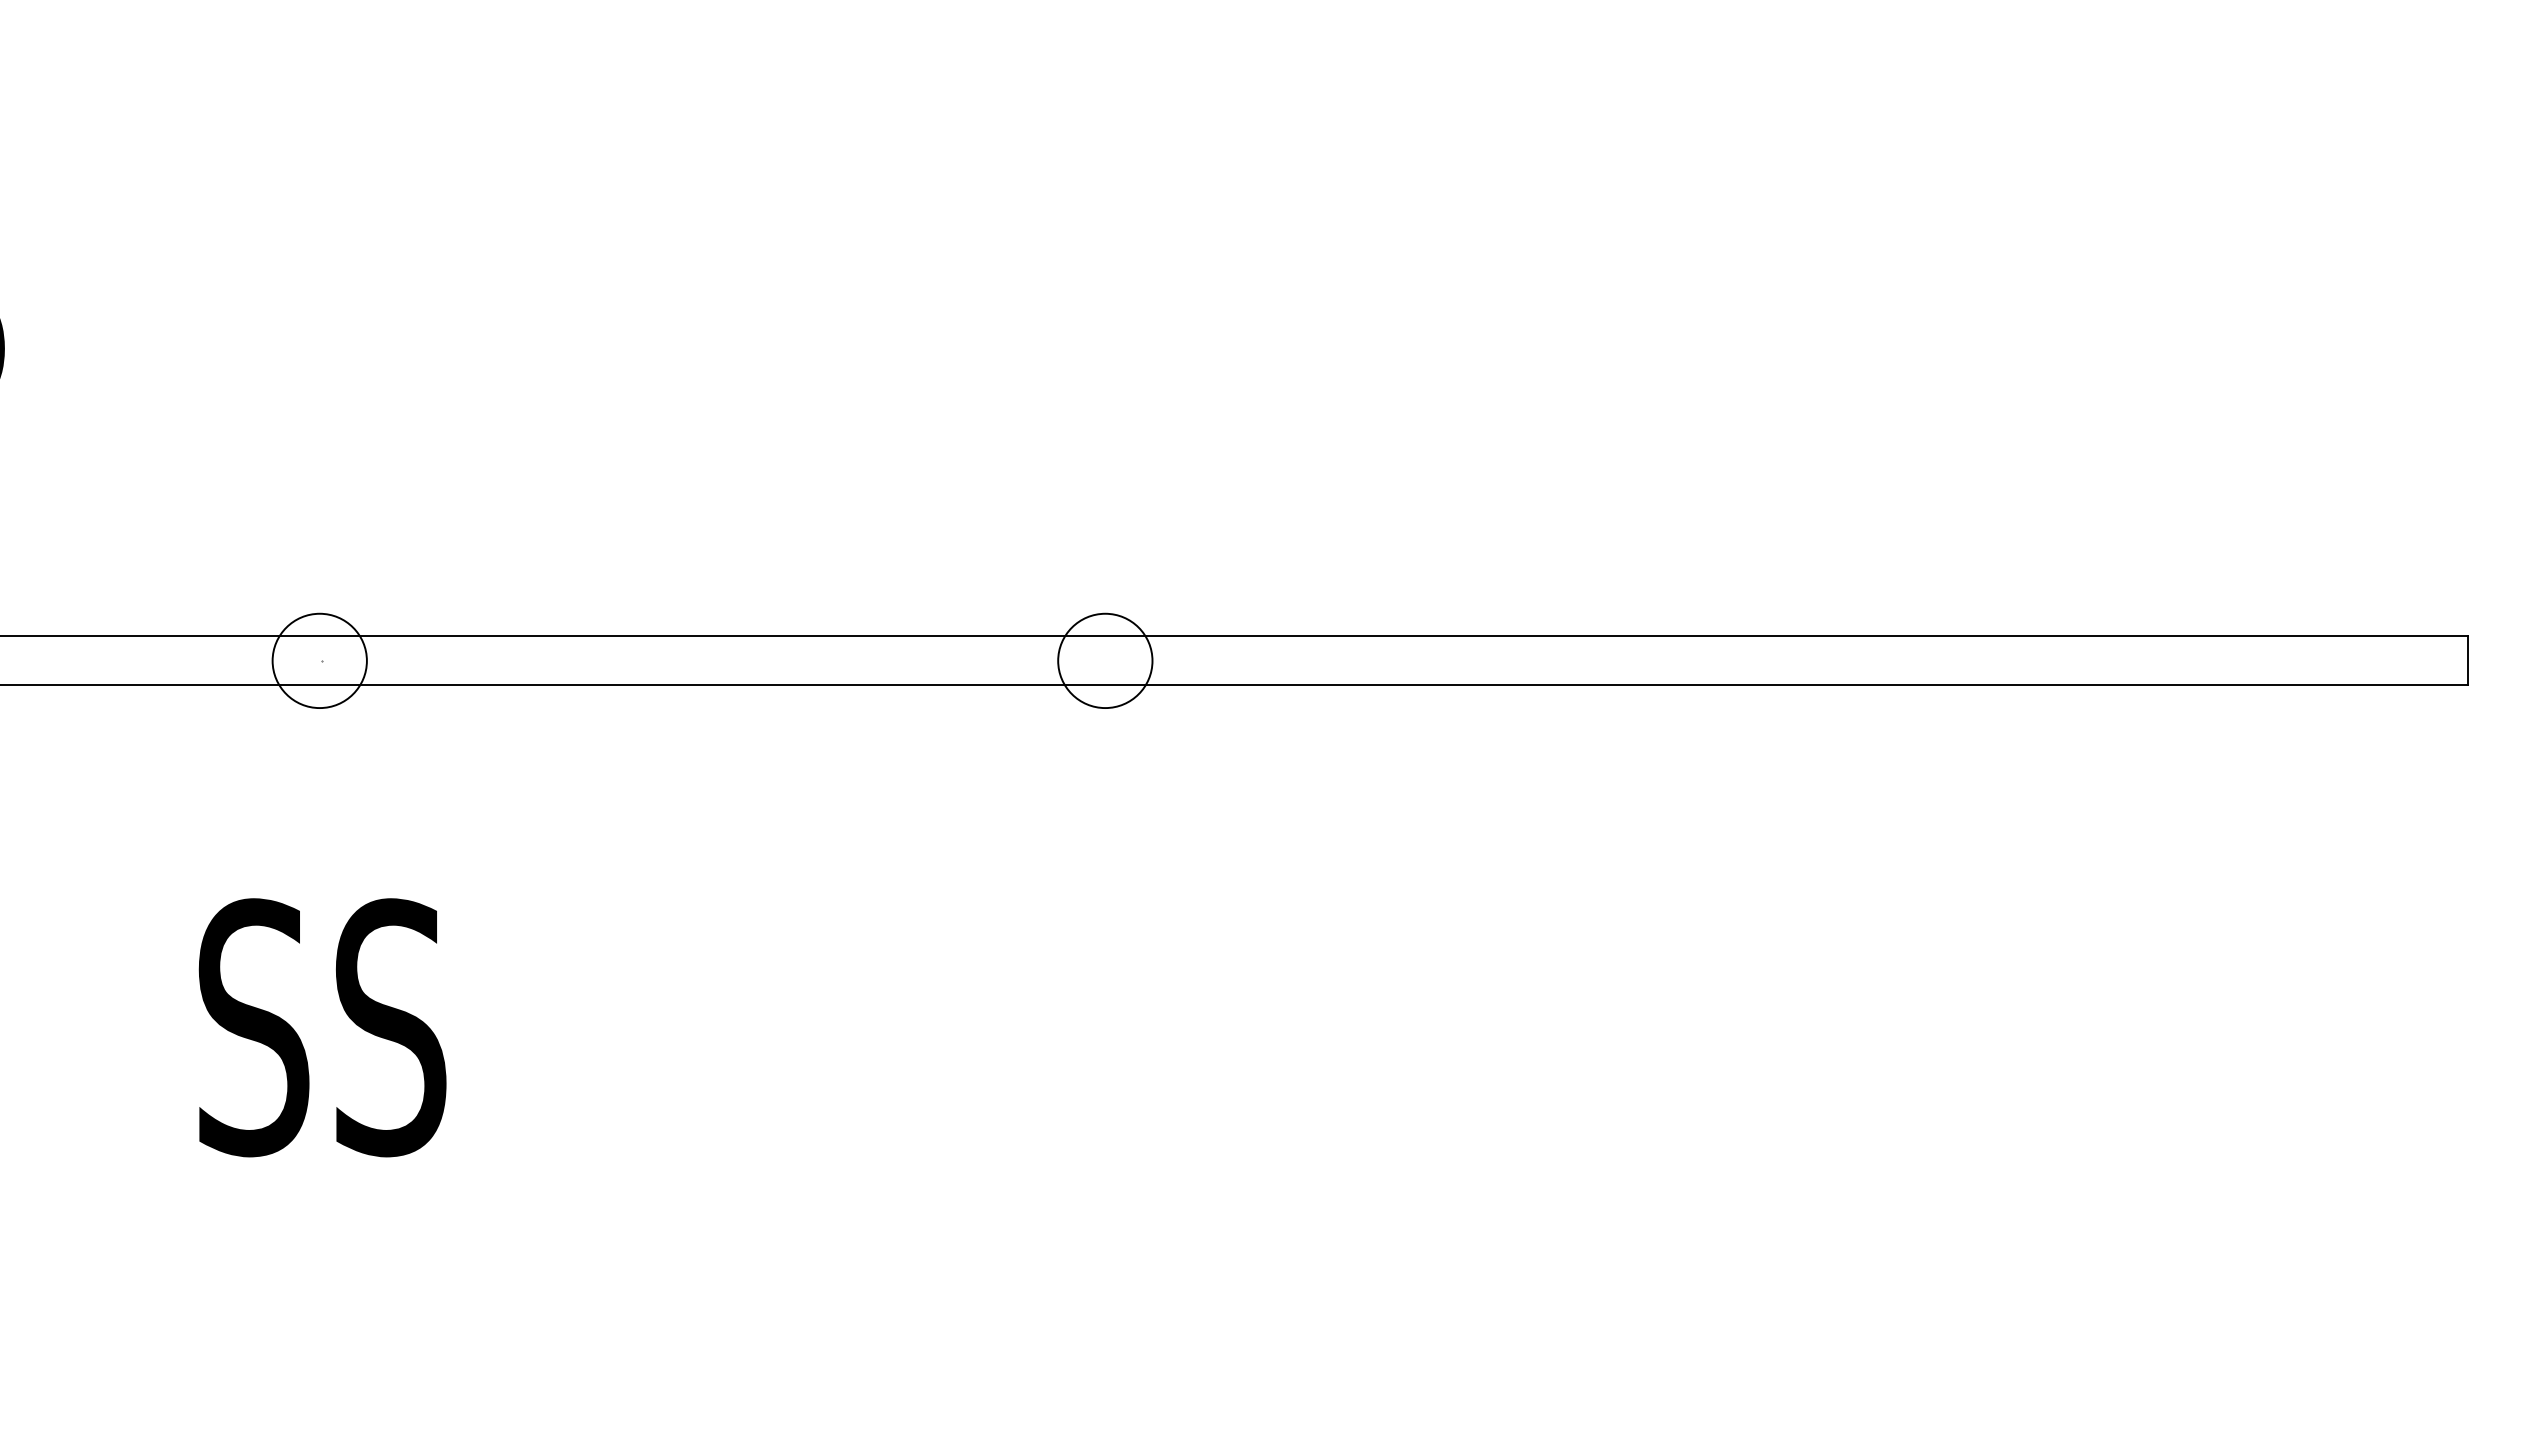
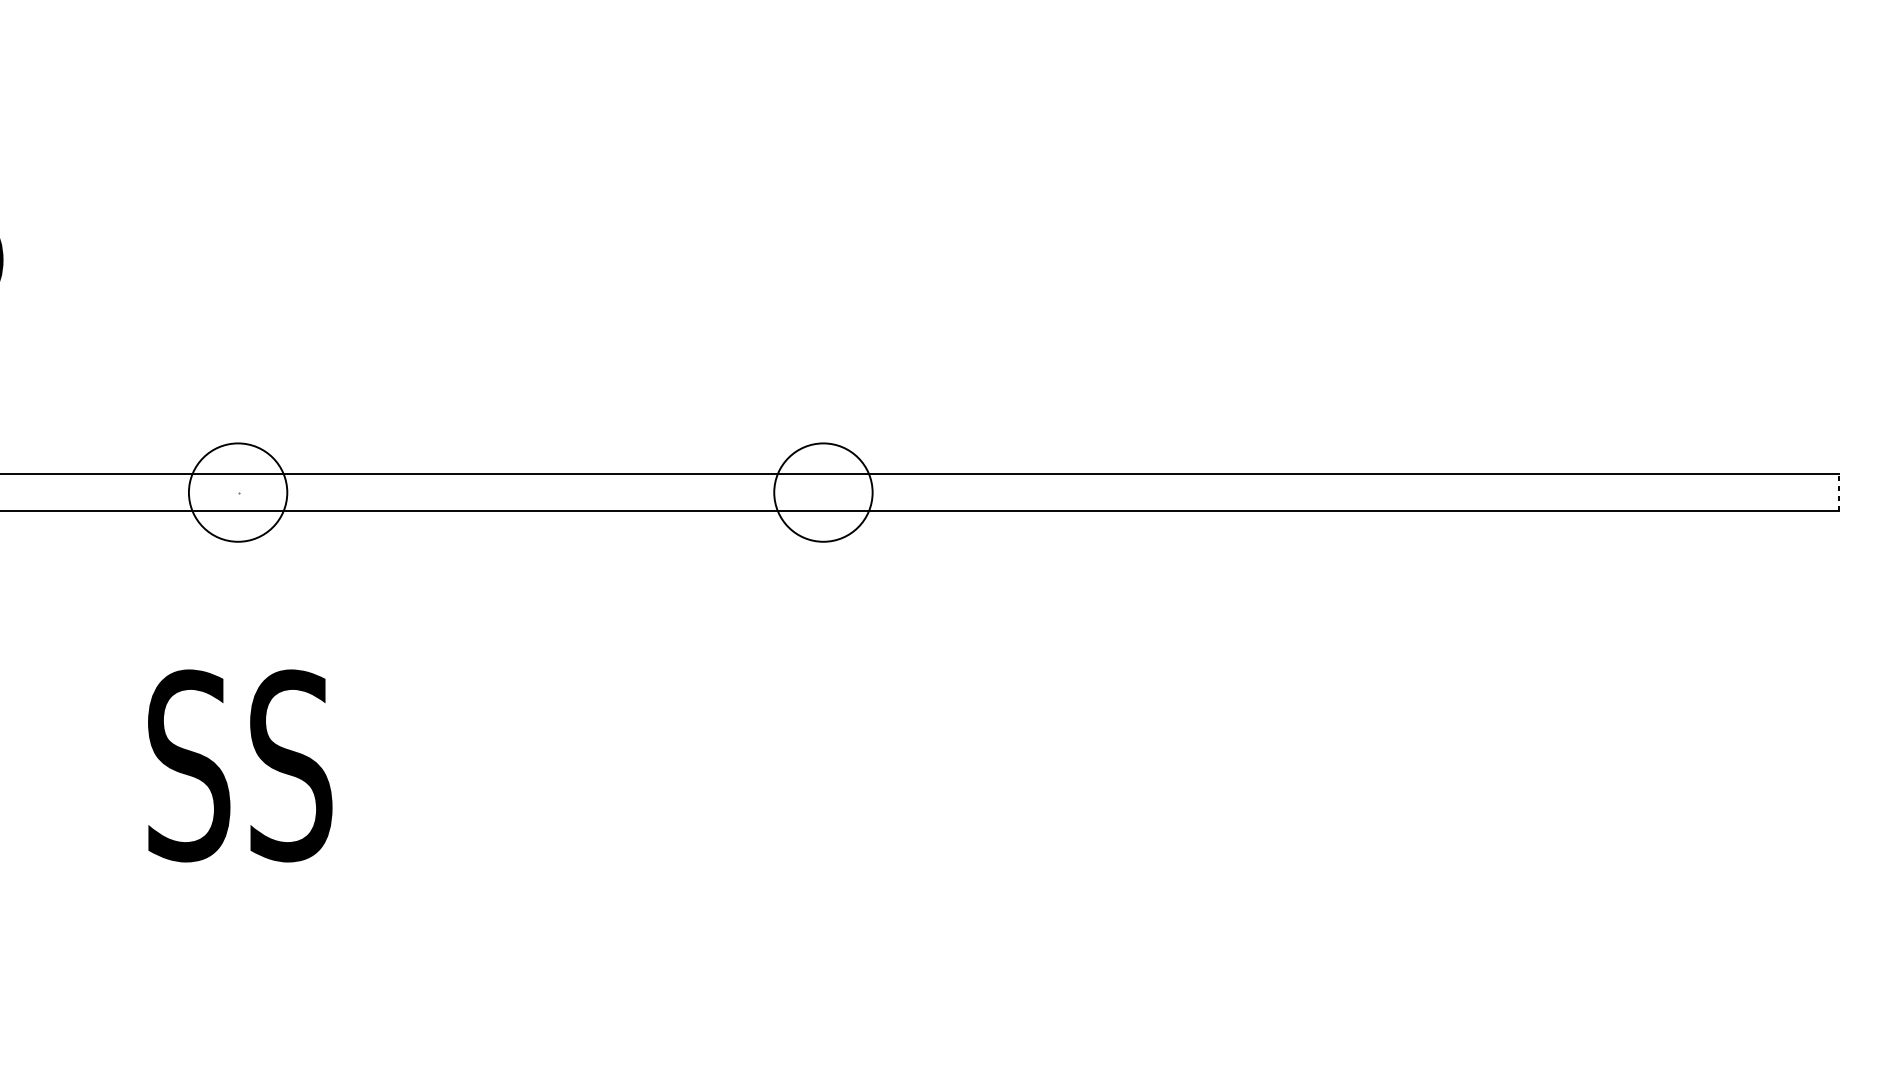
circle: (319, 660) -> (237, 492), size x1.4
circle: (1105, 660) -> (823, 492), size x1.4
line: (2467, 660) -> (1838, 492), solid -> dashed

